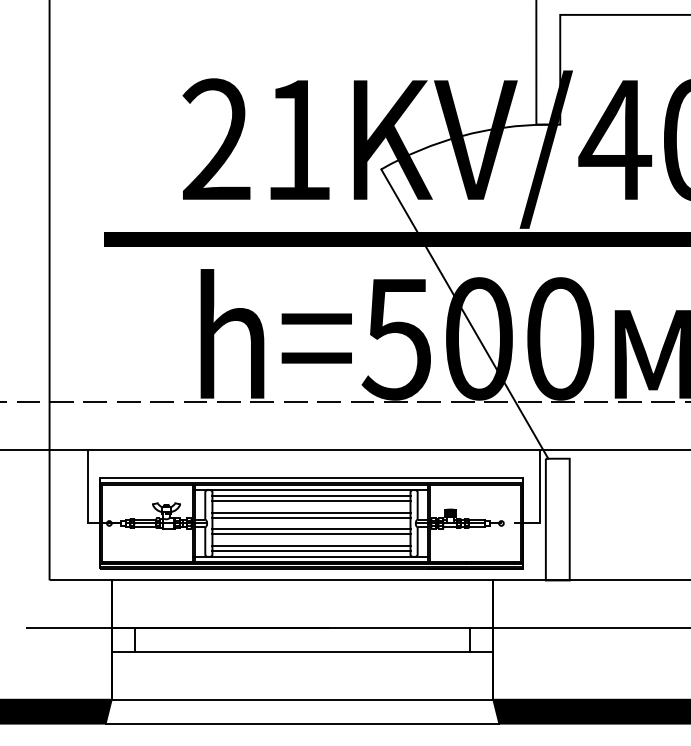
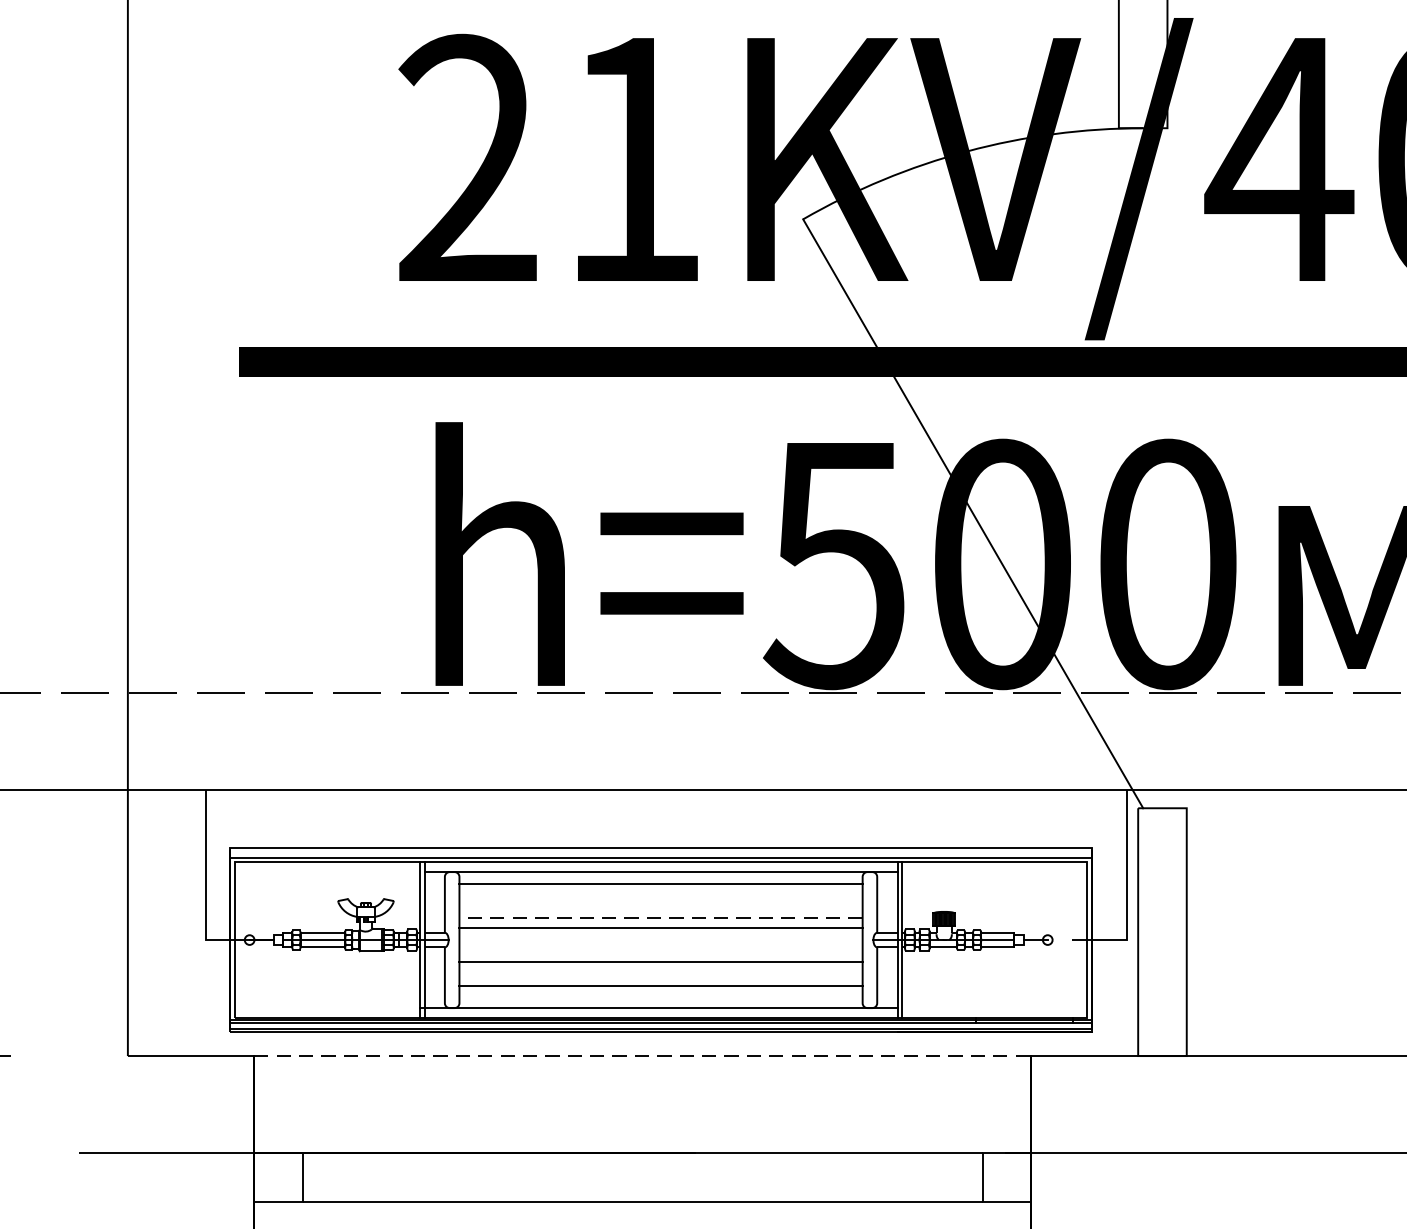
line: (311, 500) -> (661, 893), removed
line: (310, 512) -> (659, 917), solid -> dashed
line: (311, 529) -> (661, 952), removed
line: (311, 550) -> (661, 995), removed
line: (302, 580) -> (642, 1056), solid -> dashed

